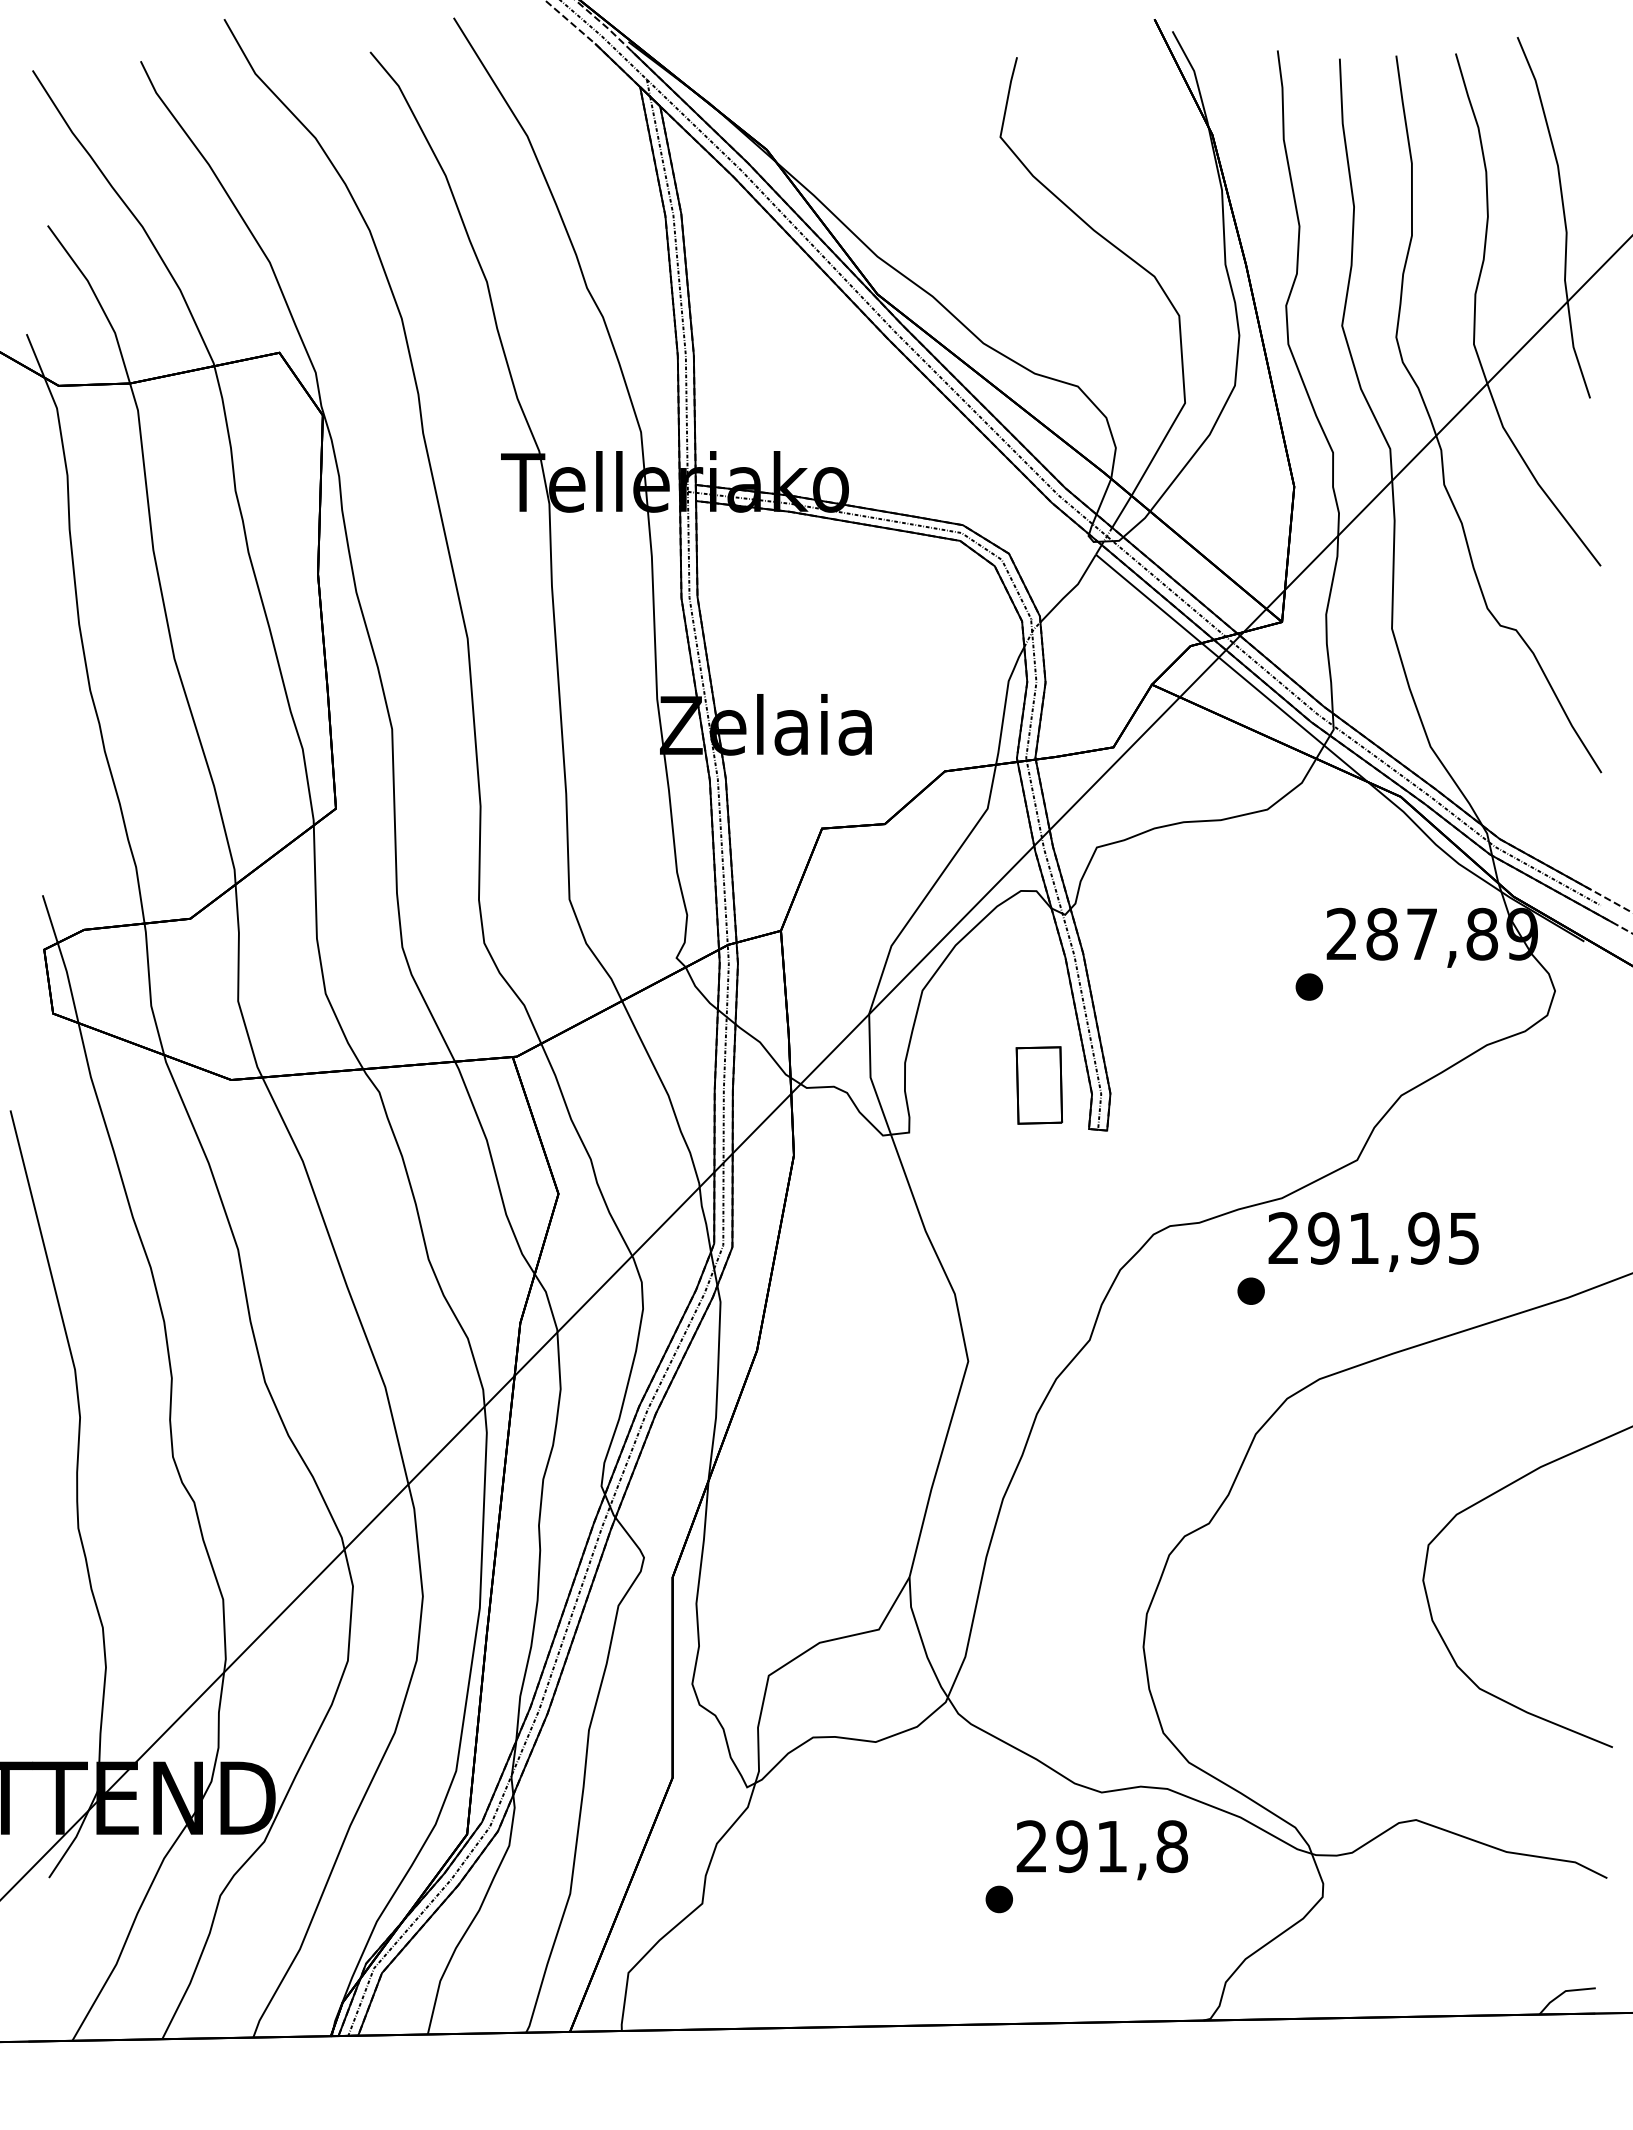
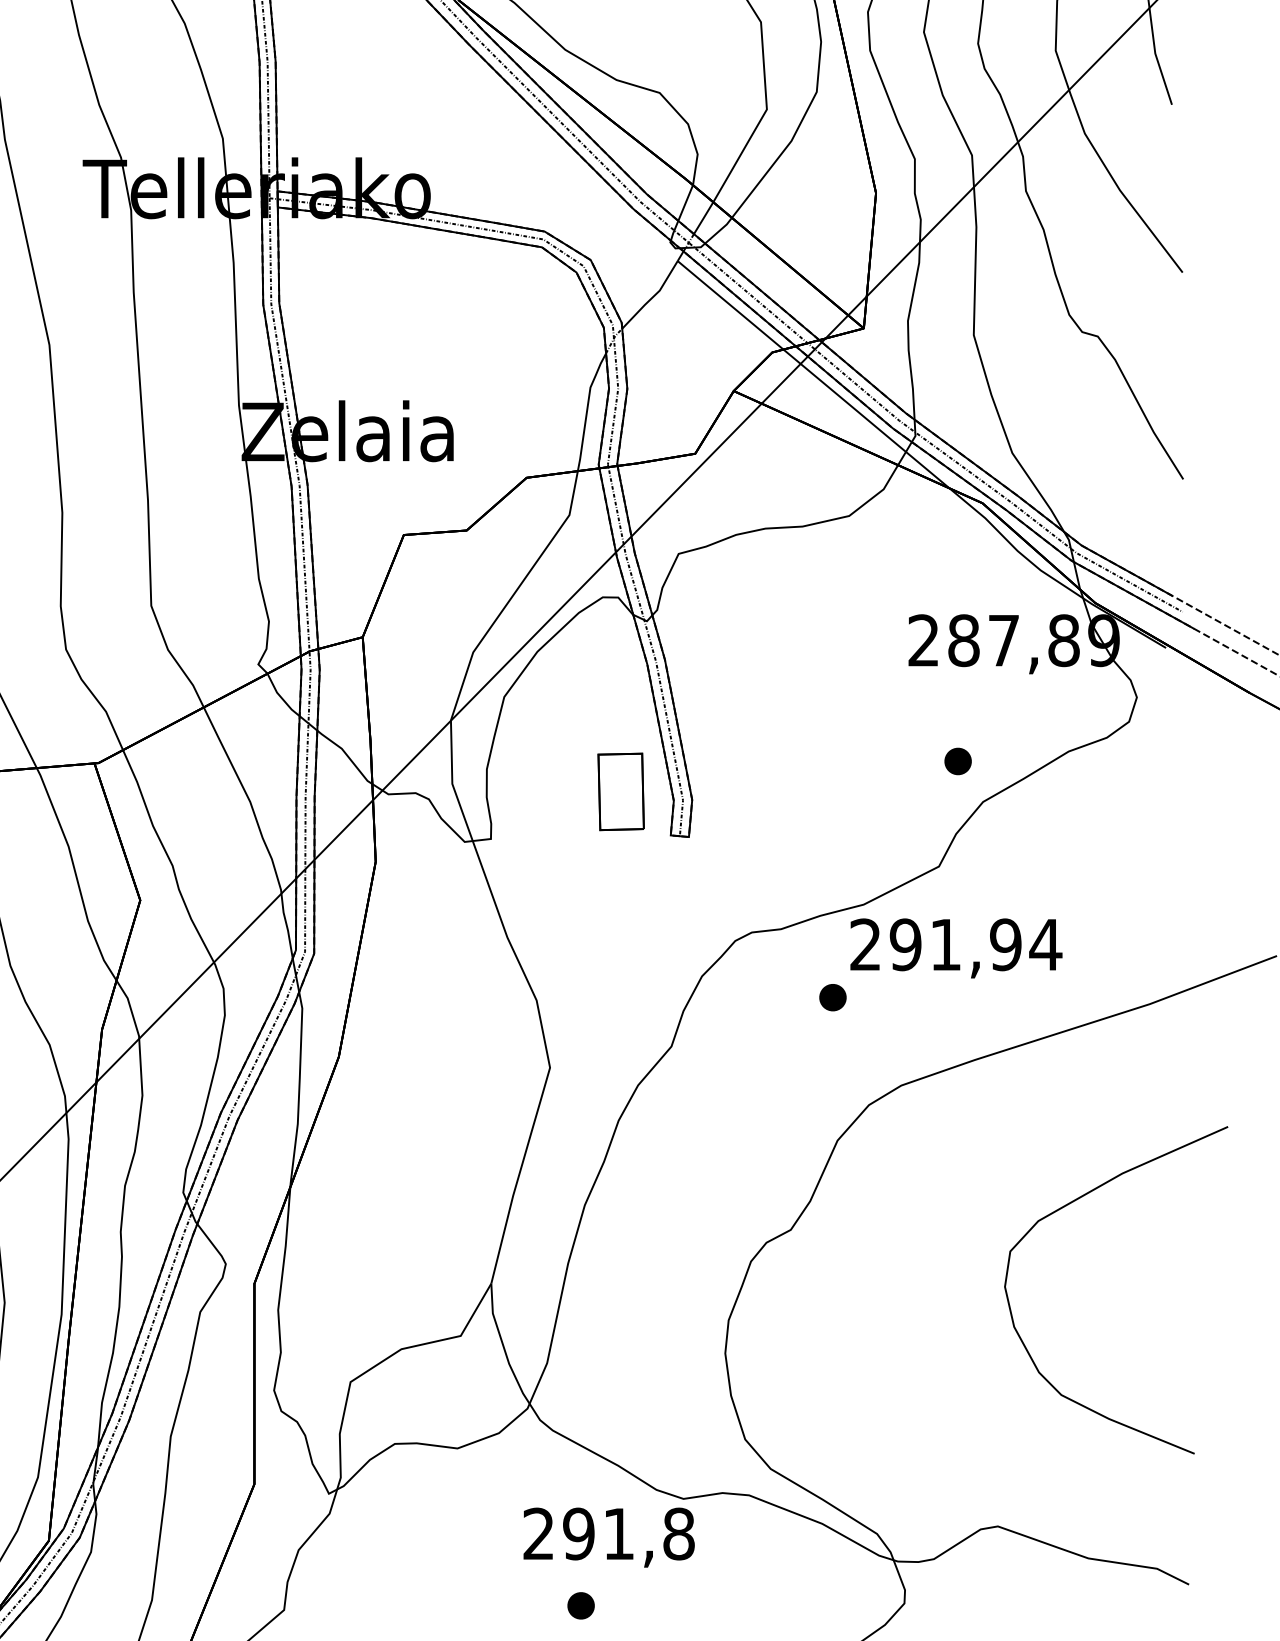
part: (1308, 986) -> (957, 760), moved
text: (1463, 1238) -> (1045, 944), 291,95 -> 291,94
text: (1101, 1850) -> (608, 1537), moved

